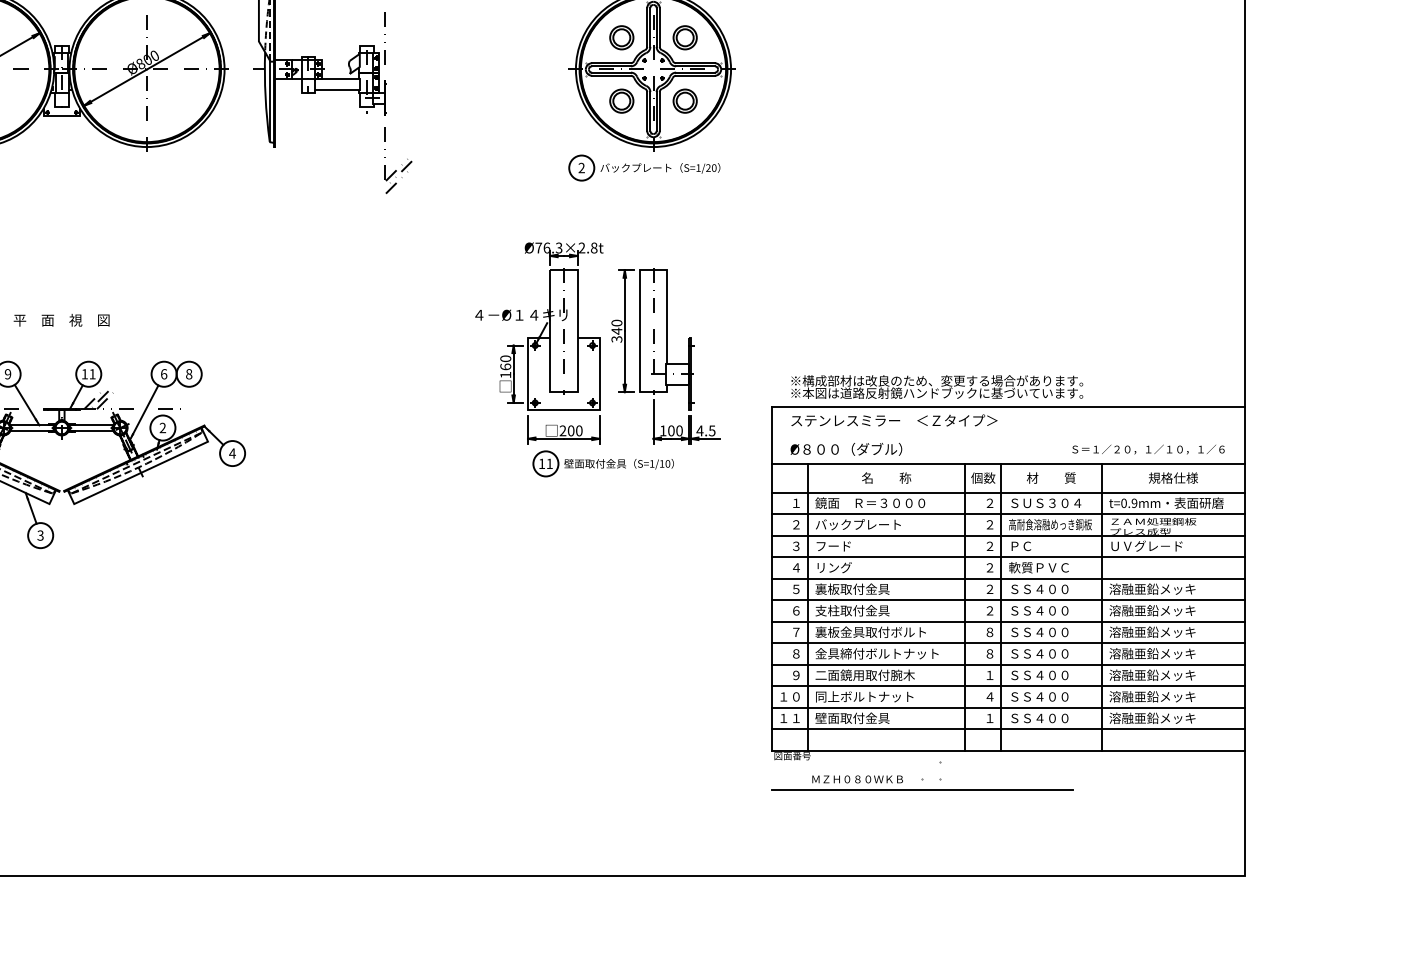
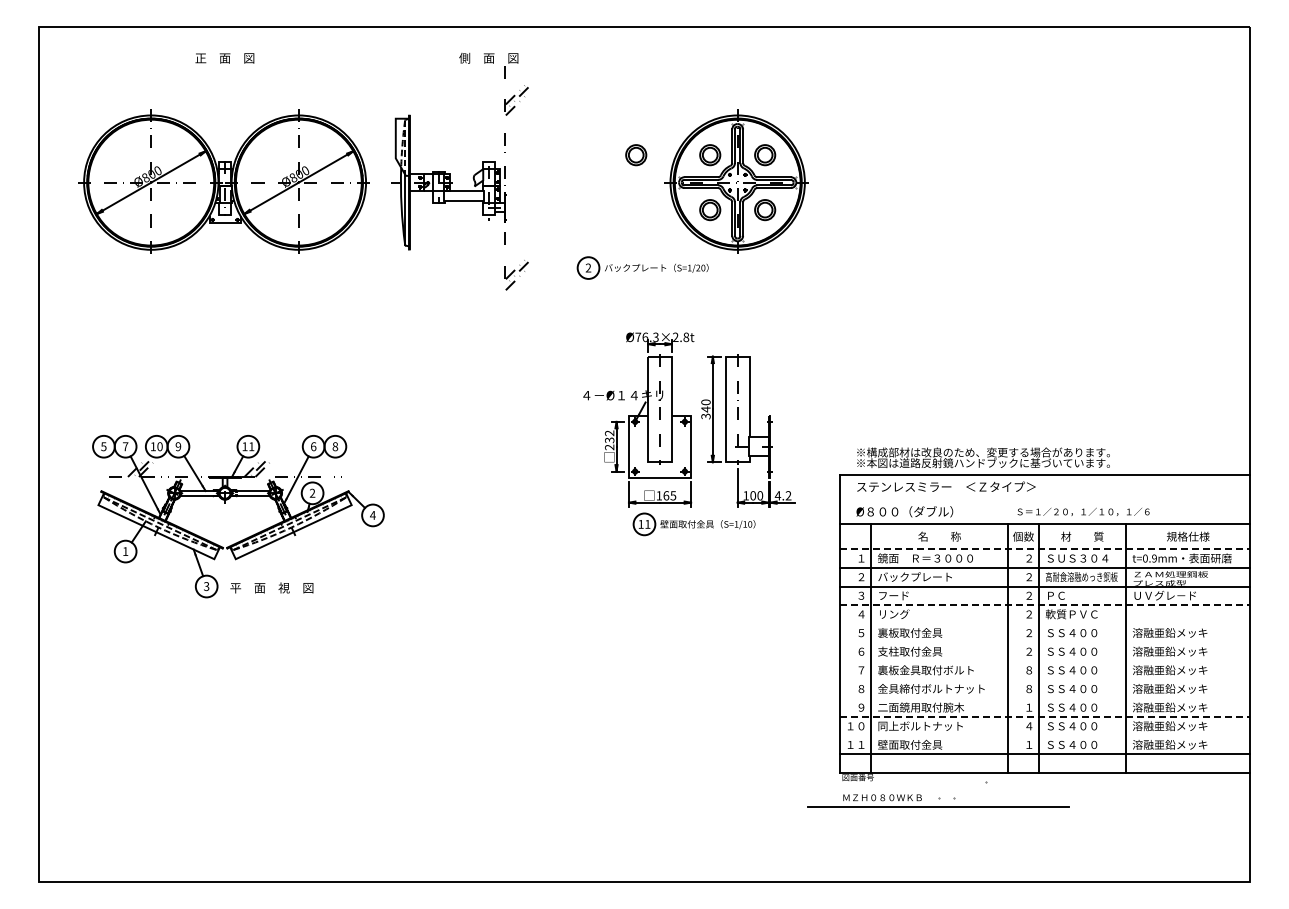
part: (536, 38) -> (636, 155), added
part: (644, 167) -> (642, 267), moved
text: (61, 319) -> (271, 587), moved
text: (505, 367) -> (609, 440), 160 -> 232
text: (571, 430) -> (666, 495), 200 -> 165
text: (712, 430) -> (788, 495), 4.5 -> 4.2
text: (1148, 449) -> (1083, 511), moved
line: (1008, 492) -> (1045, 549), solid -> dashed
line: (1008, 557) -> (1045, 605), solid -> dashed
line: (1008, 578) -> (1045, 623), removed
line: (1008, 600) -> (1045, 642), removed
line: (1008, 622) -> (1045, 661), removed
line: (1008, 642) -> (1045, 679), removed
line: (1008, 664) -> (1045, 698), removed
line: (1008, 686) -> (1045, 717), solid -> dashed
line: (1008, 707) -> (1045, 735), removed
part: (922, 782) -> (938, 800), moved

